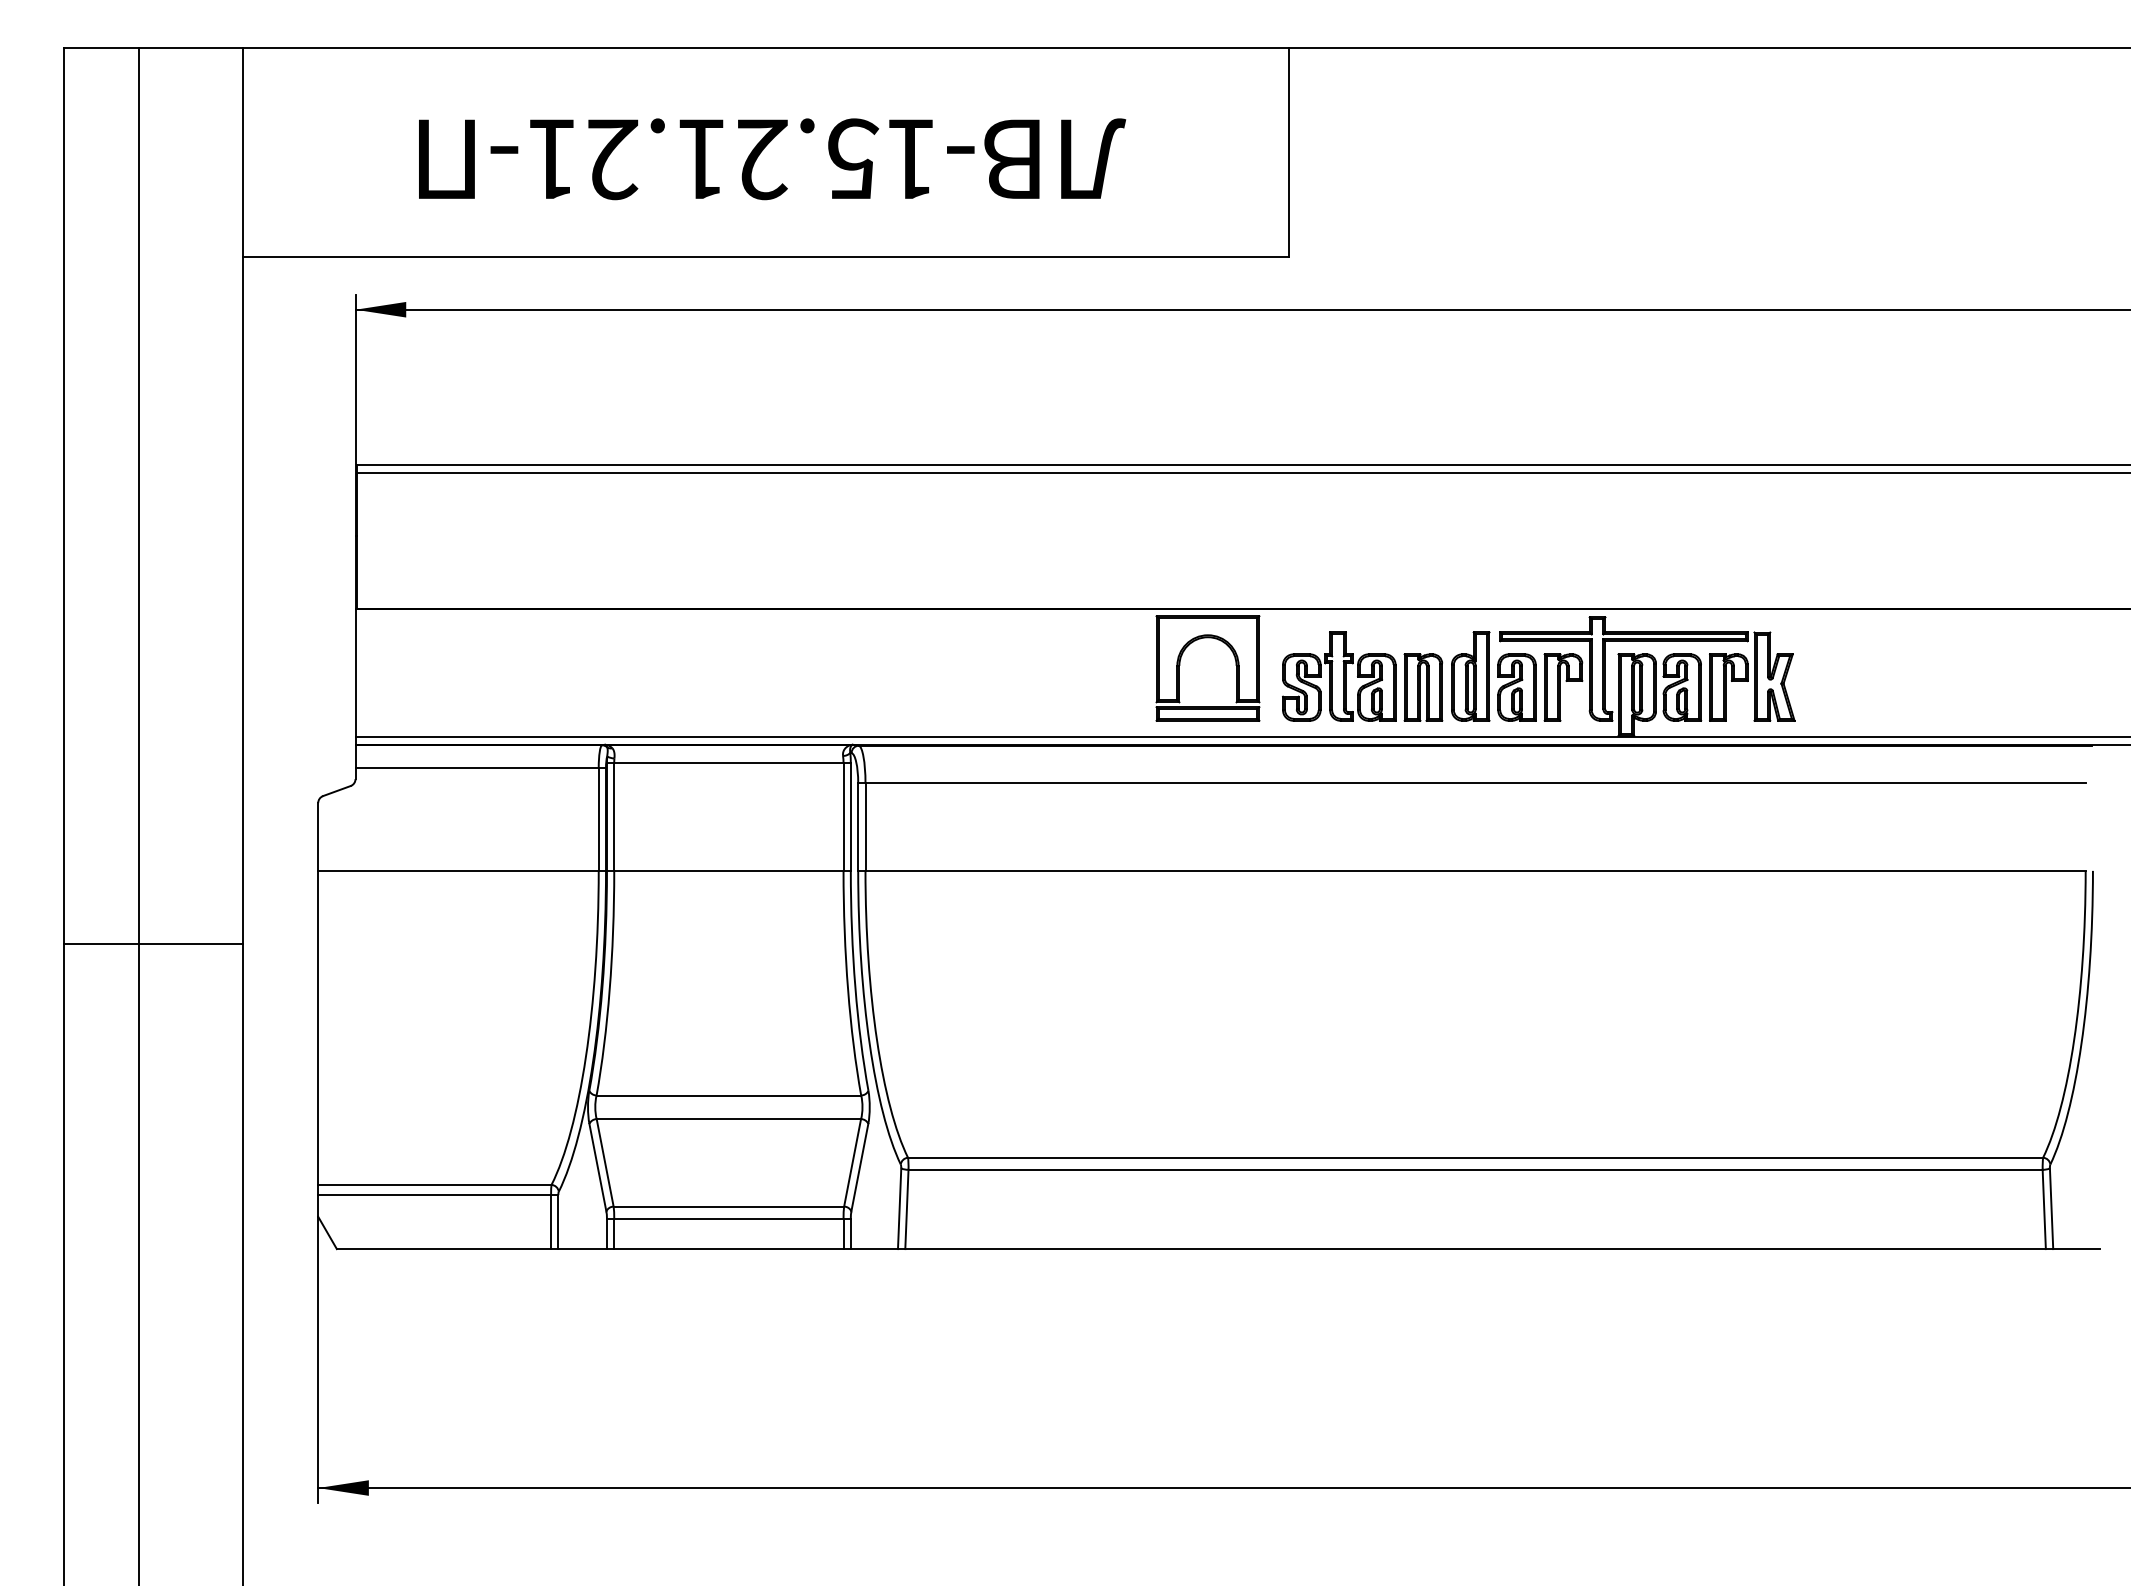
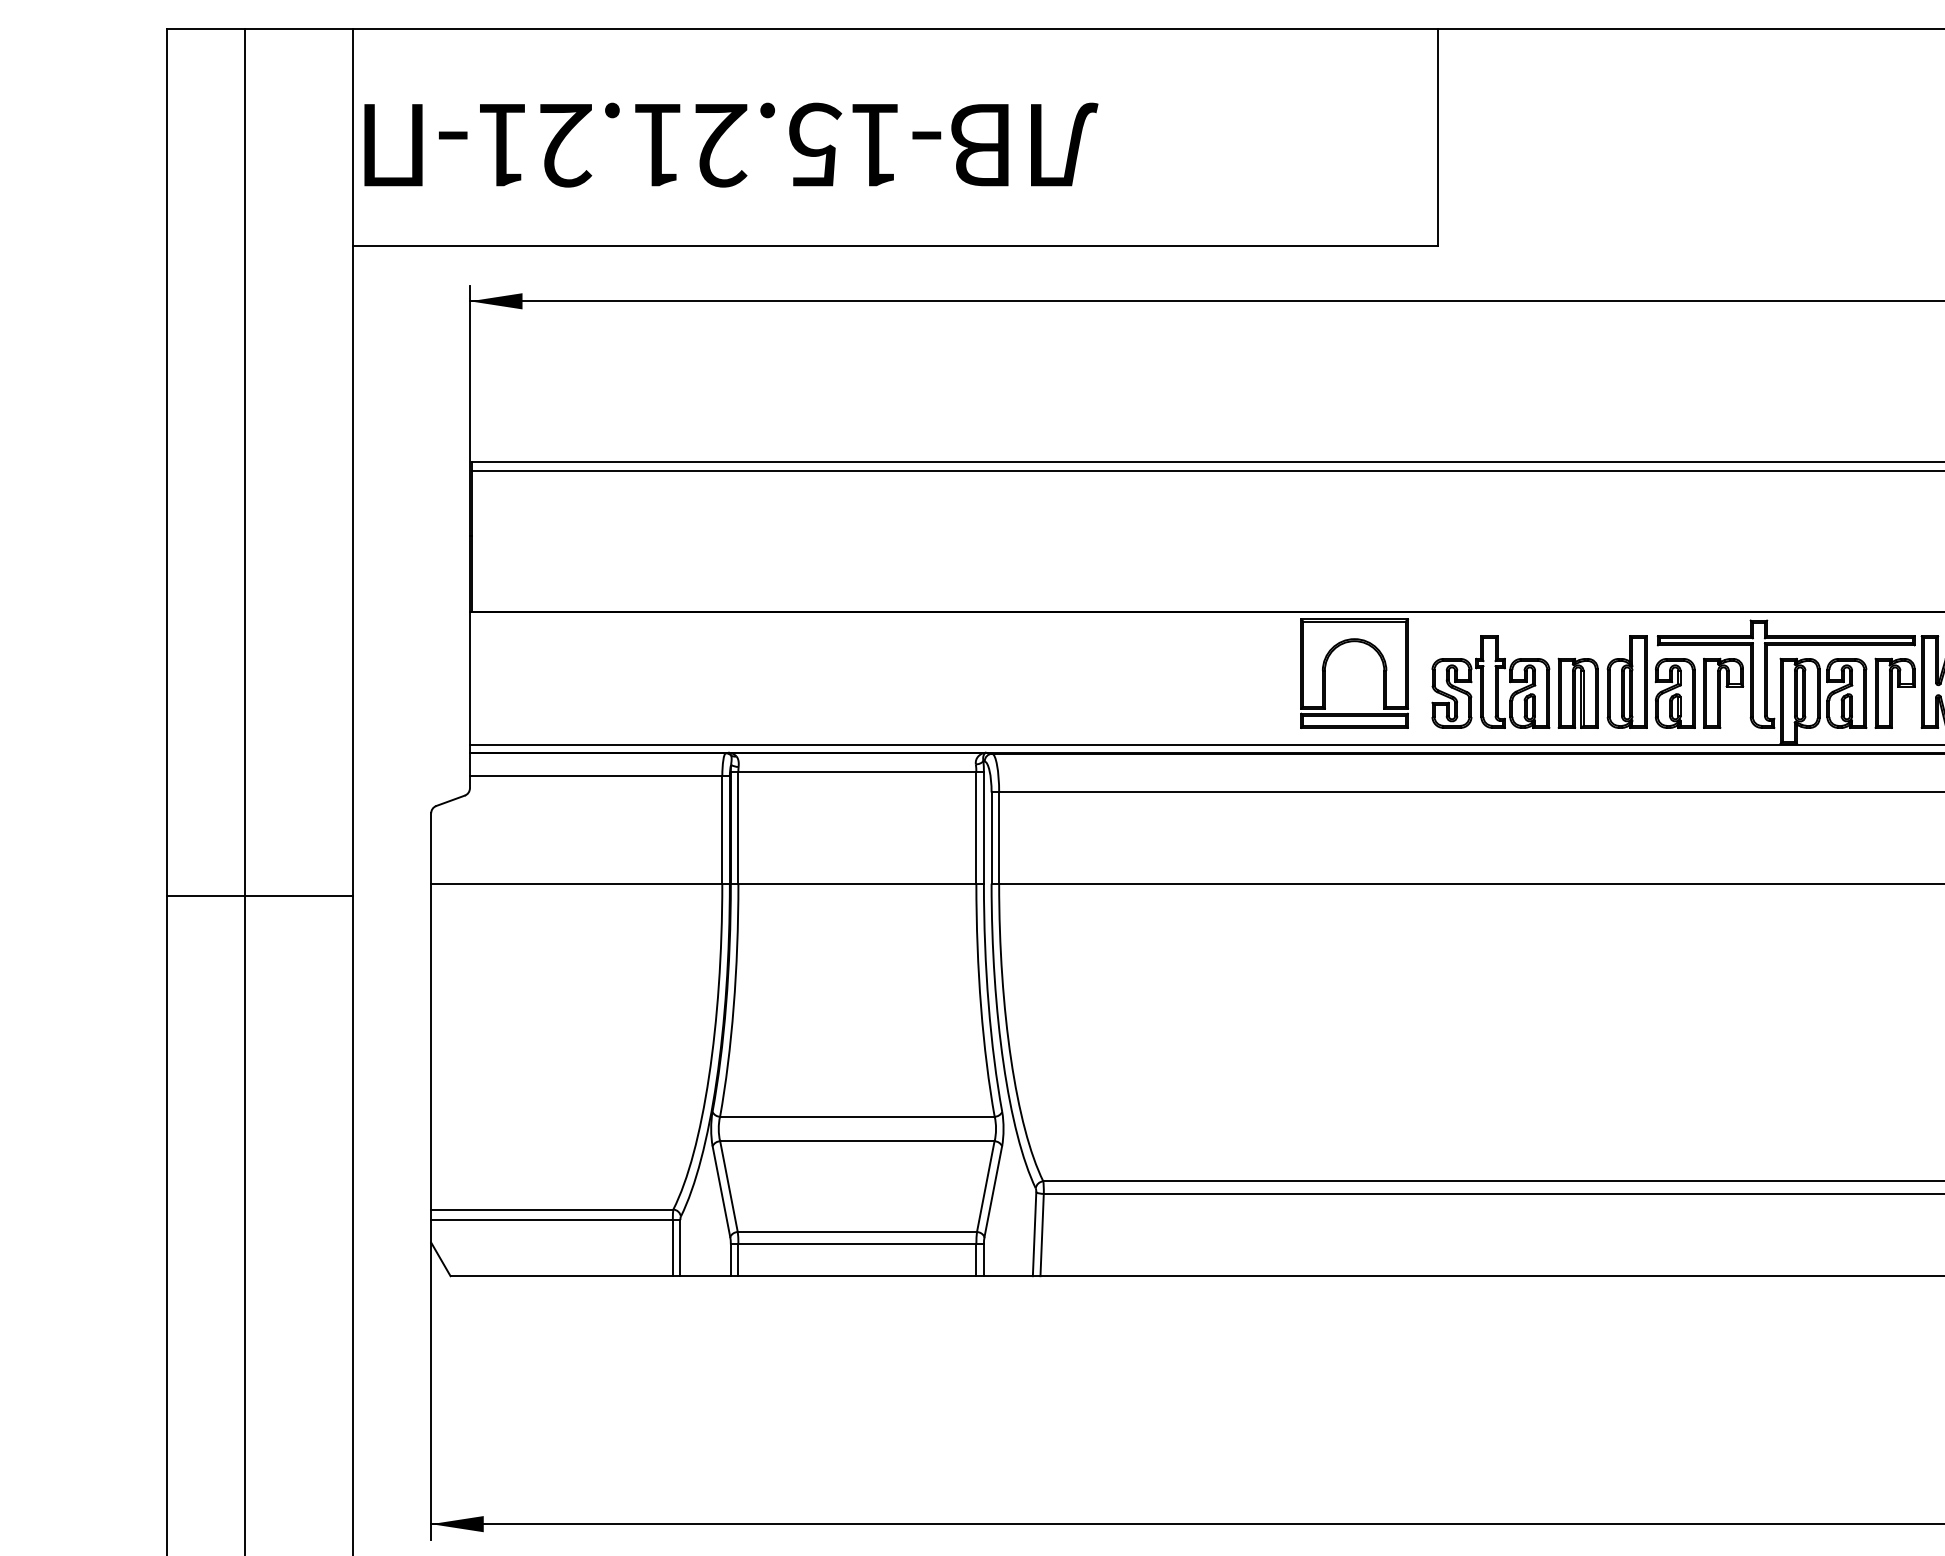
text: (772, 159) -> (731, 145), moved
line: (153, 943) -> (260, 895), moved

